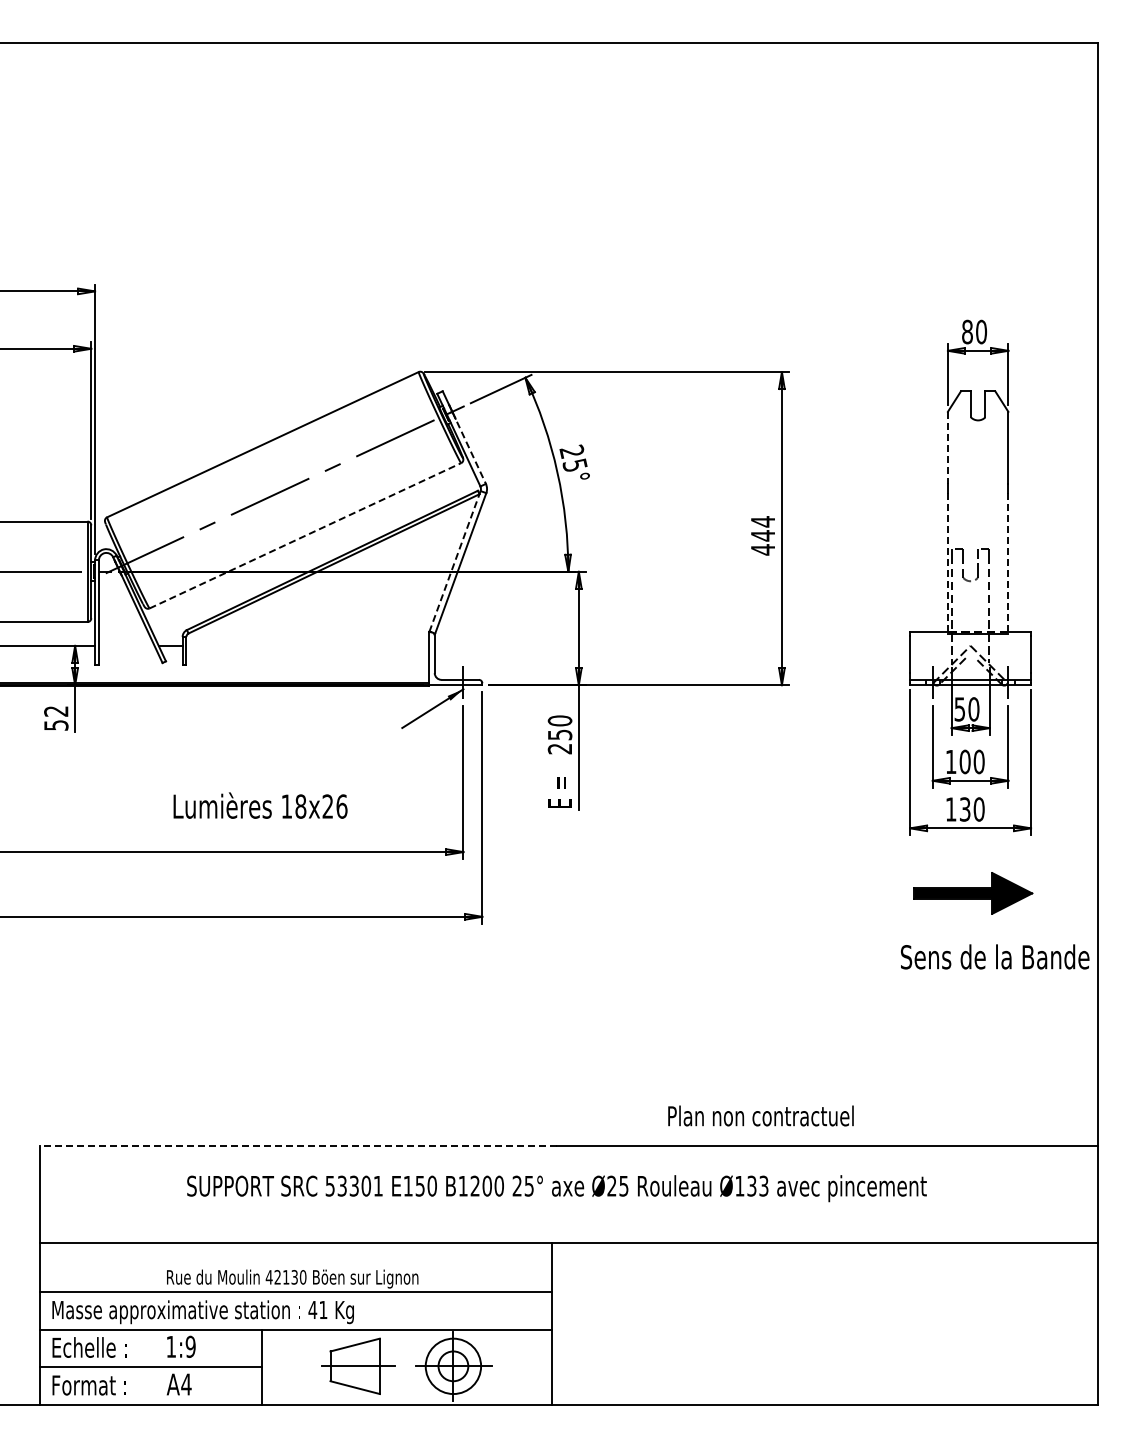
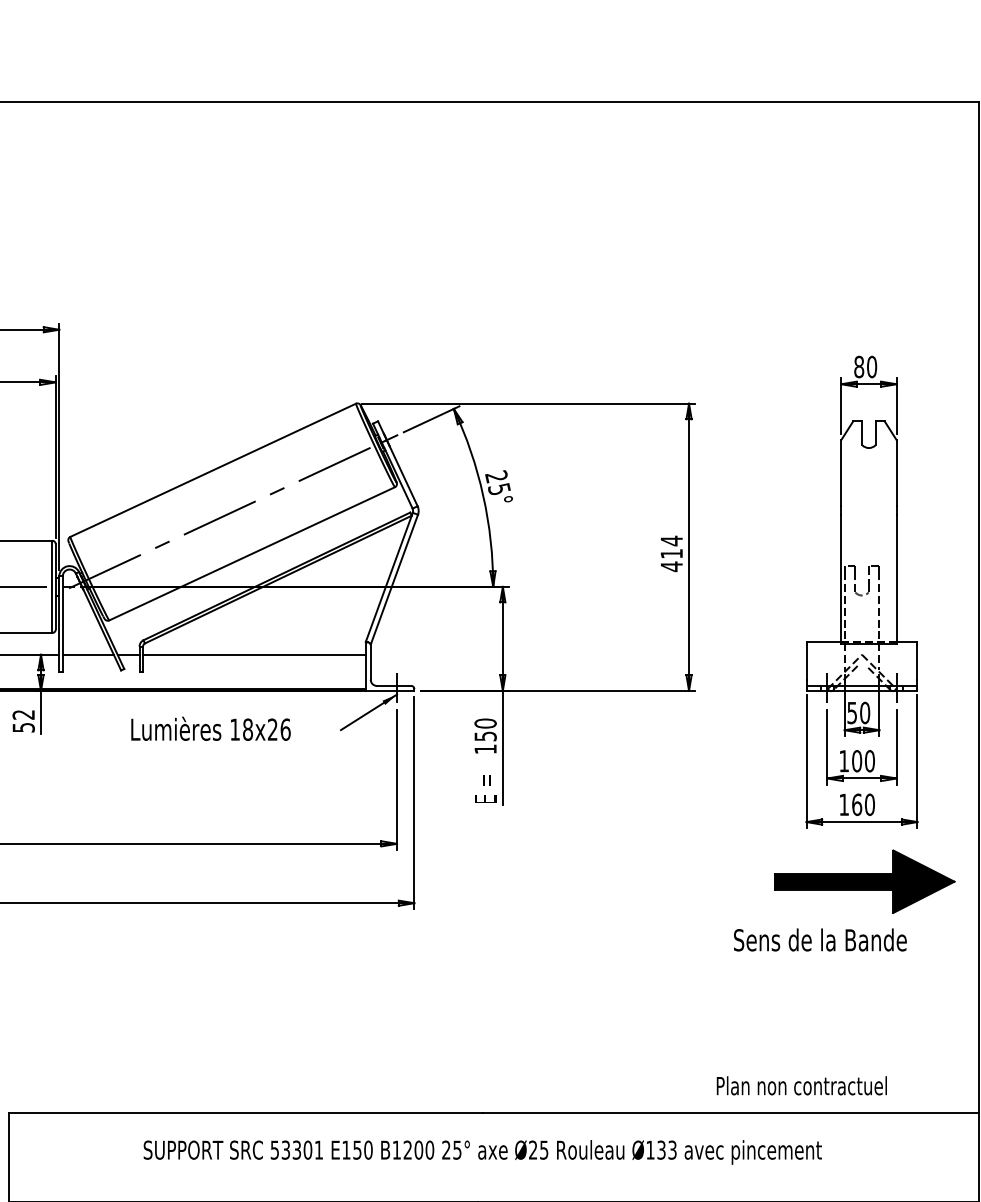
line: (469, 447) -> (402, 472), dashed -> solid
line: (947, 448) -> (840, 473), dashed -> solid
line: (305, 535) -> (252, 553), dashed -> solid
text: (762, 535) -> (671, 553), 444 -> 414
line: (455, 561) -> (389, 577), dashed -> solid
line: (947, 563) -> (840, 579), dashed -> solid
line: (1008, 563) -> (896, 579), dashed -> solid
line: (126, 645) -> (88, 654), added
line: (307, 645) -> (254, 654), added
text: (559, 749) -> (485, 749), 250 -> 150
text: (260, 805) -> (210, 728), moved
text: (964, 809) -> (856, 804), 130 -> 160
part: (973, 893) -> (864, 881), size x1.67
text: (995, 956) -> (820, 939), moved
text: (760, 1115) -> (801, 1085), moved
line: (298, 1146) -> (245, 1113), dashed -> solid

